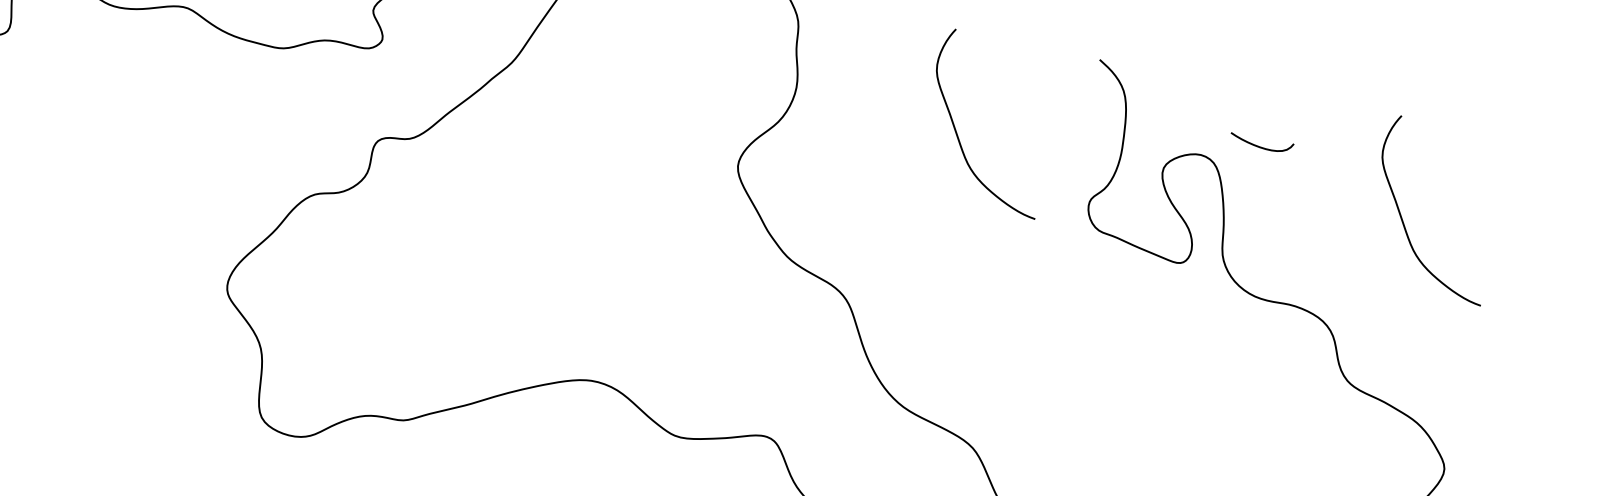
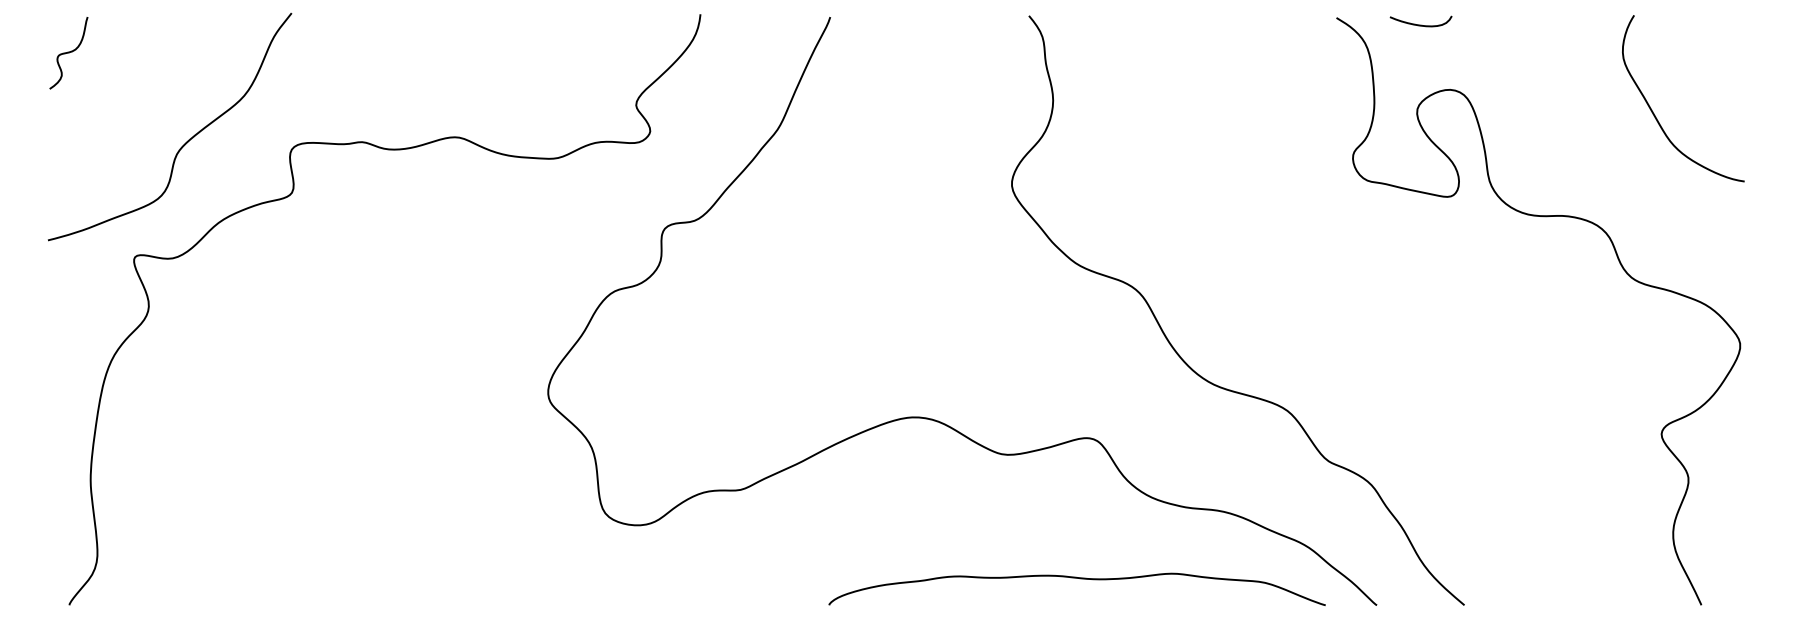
curve: (957, 132) -> (1214, 113), removed
curve: (1260, 146) -> (1420, 24), moved

